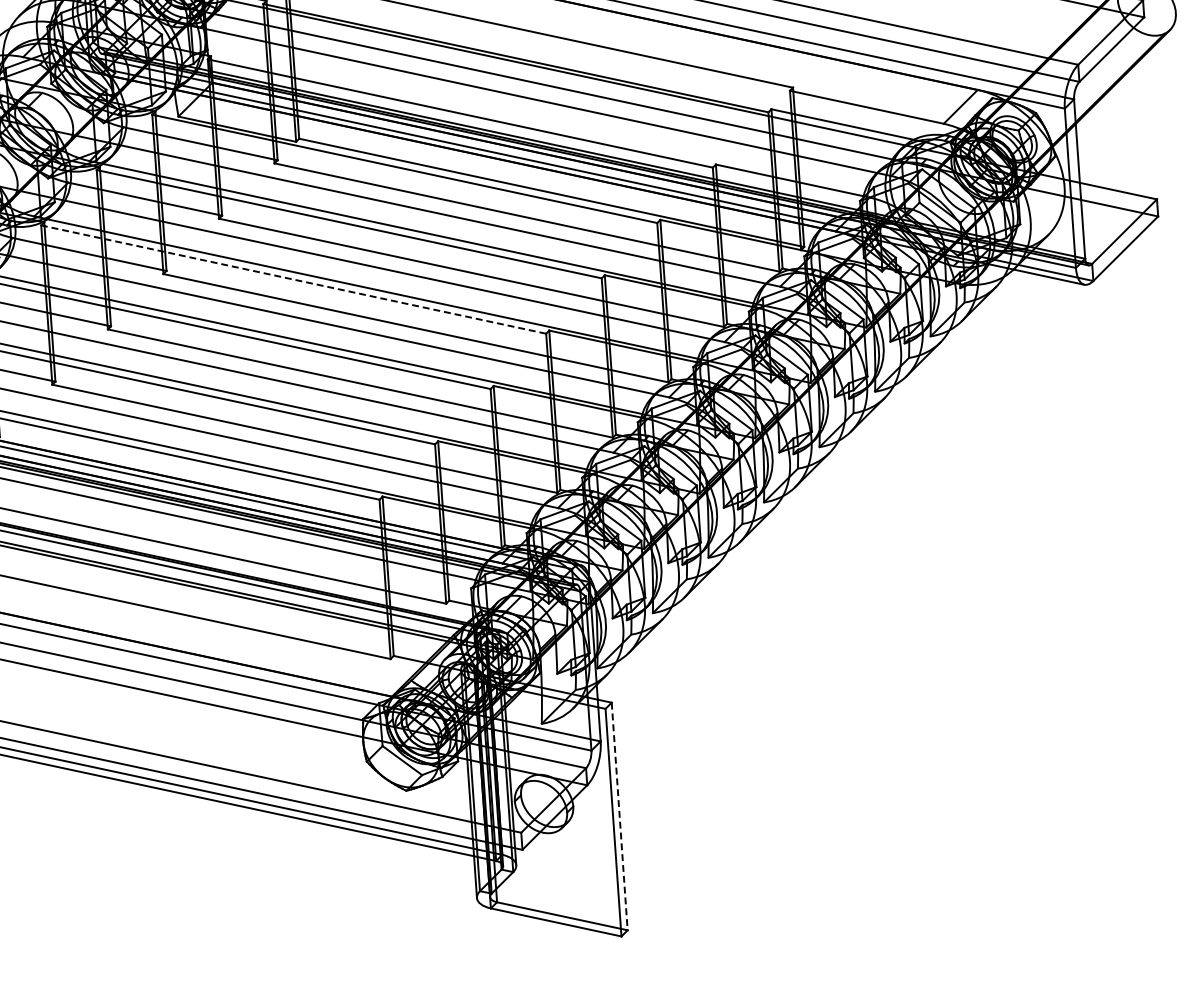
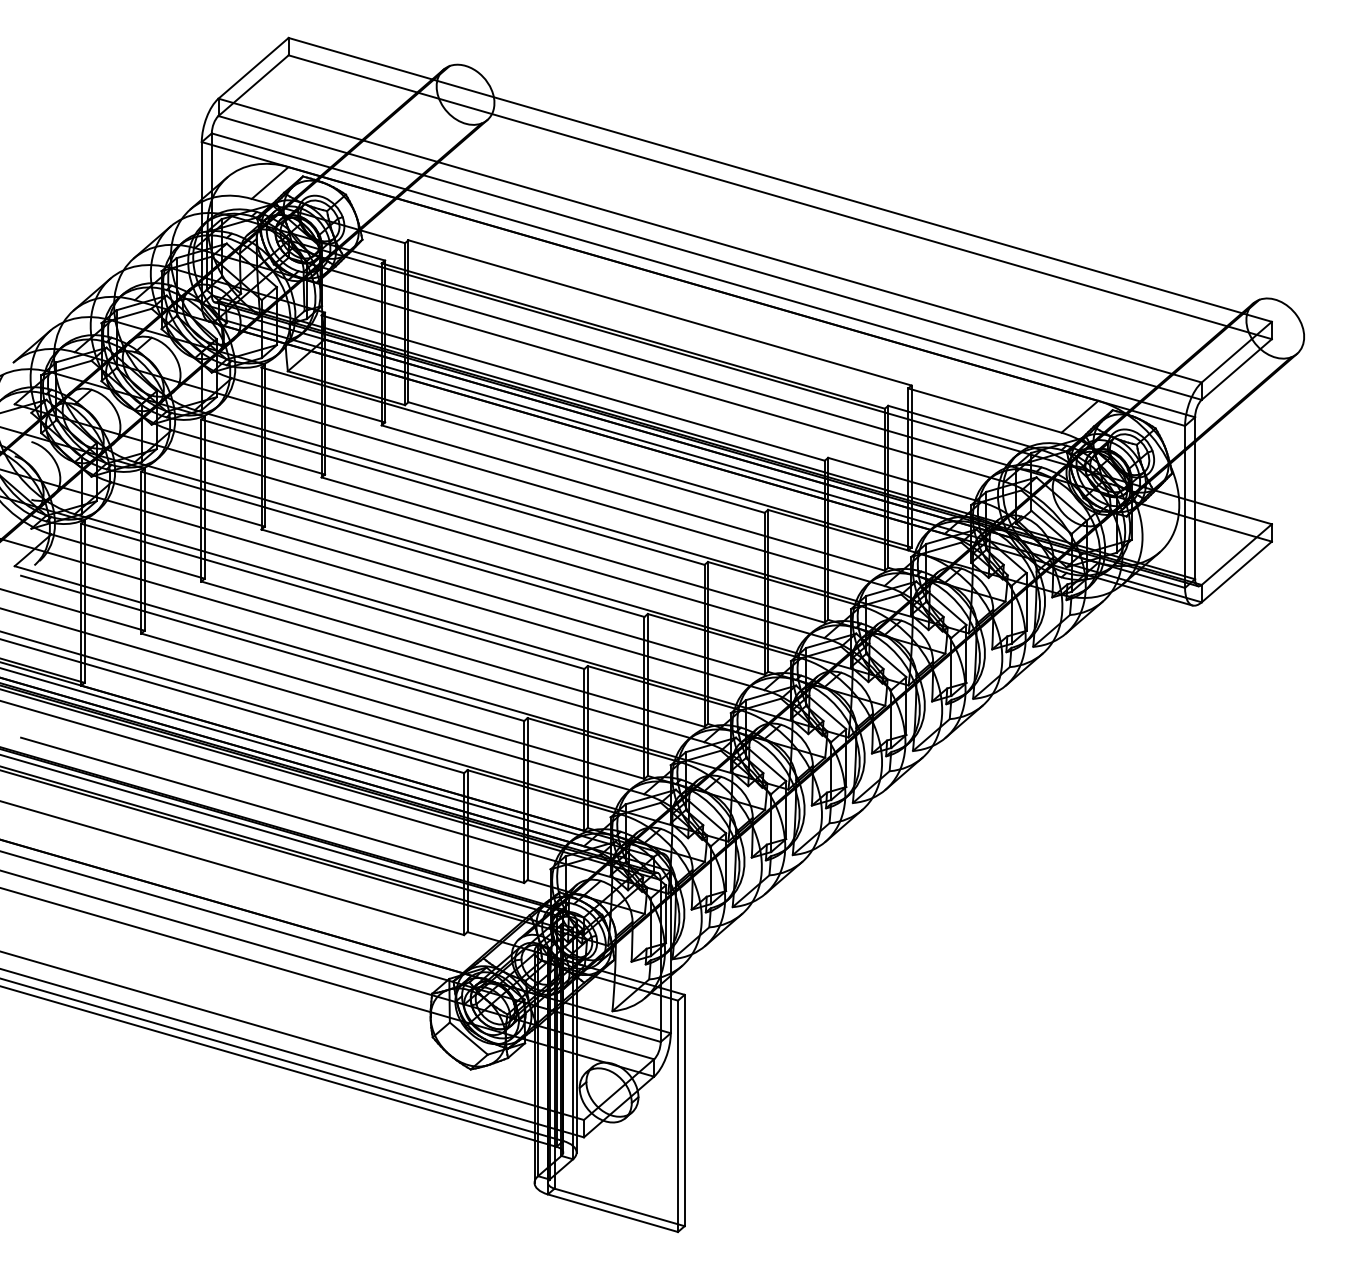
line: (293, 279) -> (392, 544), dashed -> solid
line: (619, 816) -> (684, 1110), dashed -> solid

